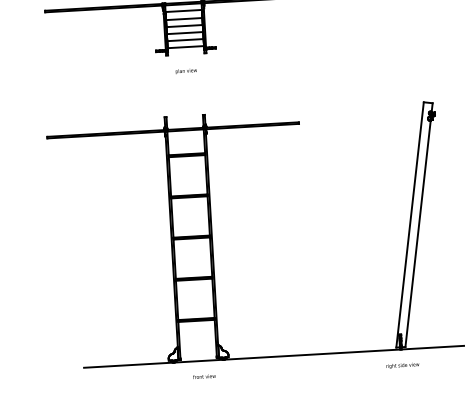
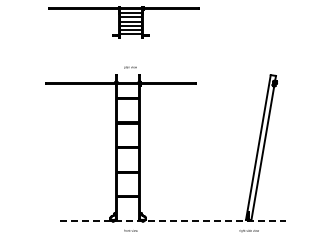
text: (186, 71) -> (130, 67), moved
line: (274, 357) -> (173, 221), solid -> dashed

